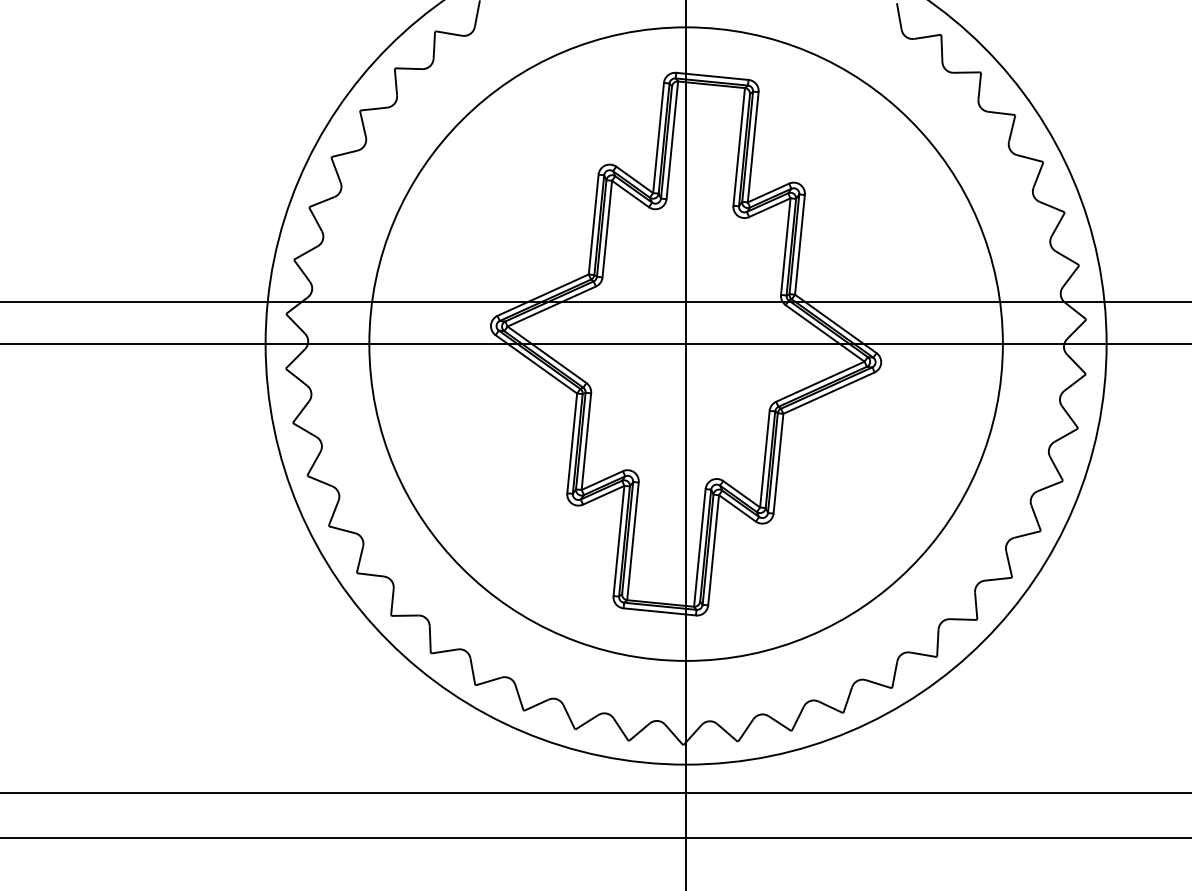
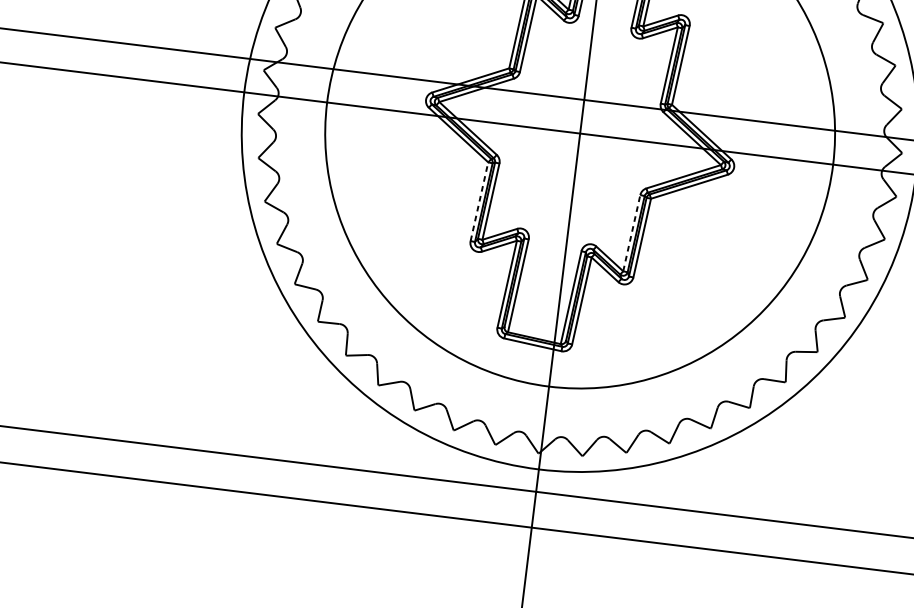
line: (572, 442) -> (479, 200), solid -> dashed
line: (764, 459) -> (631, 233), solid -> dashed

